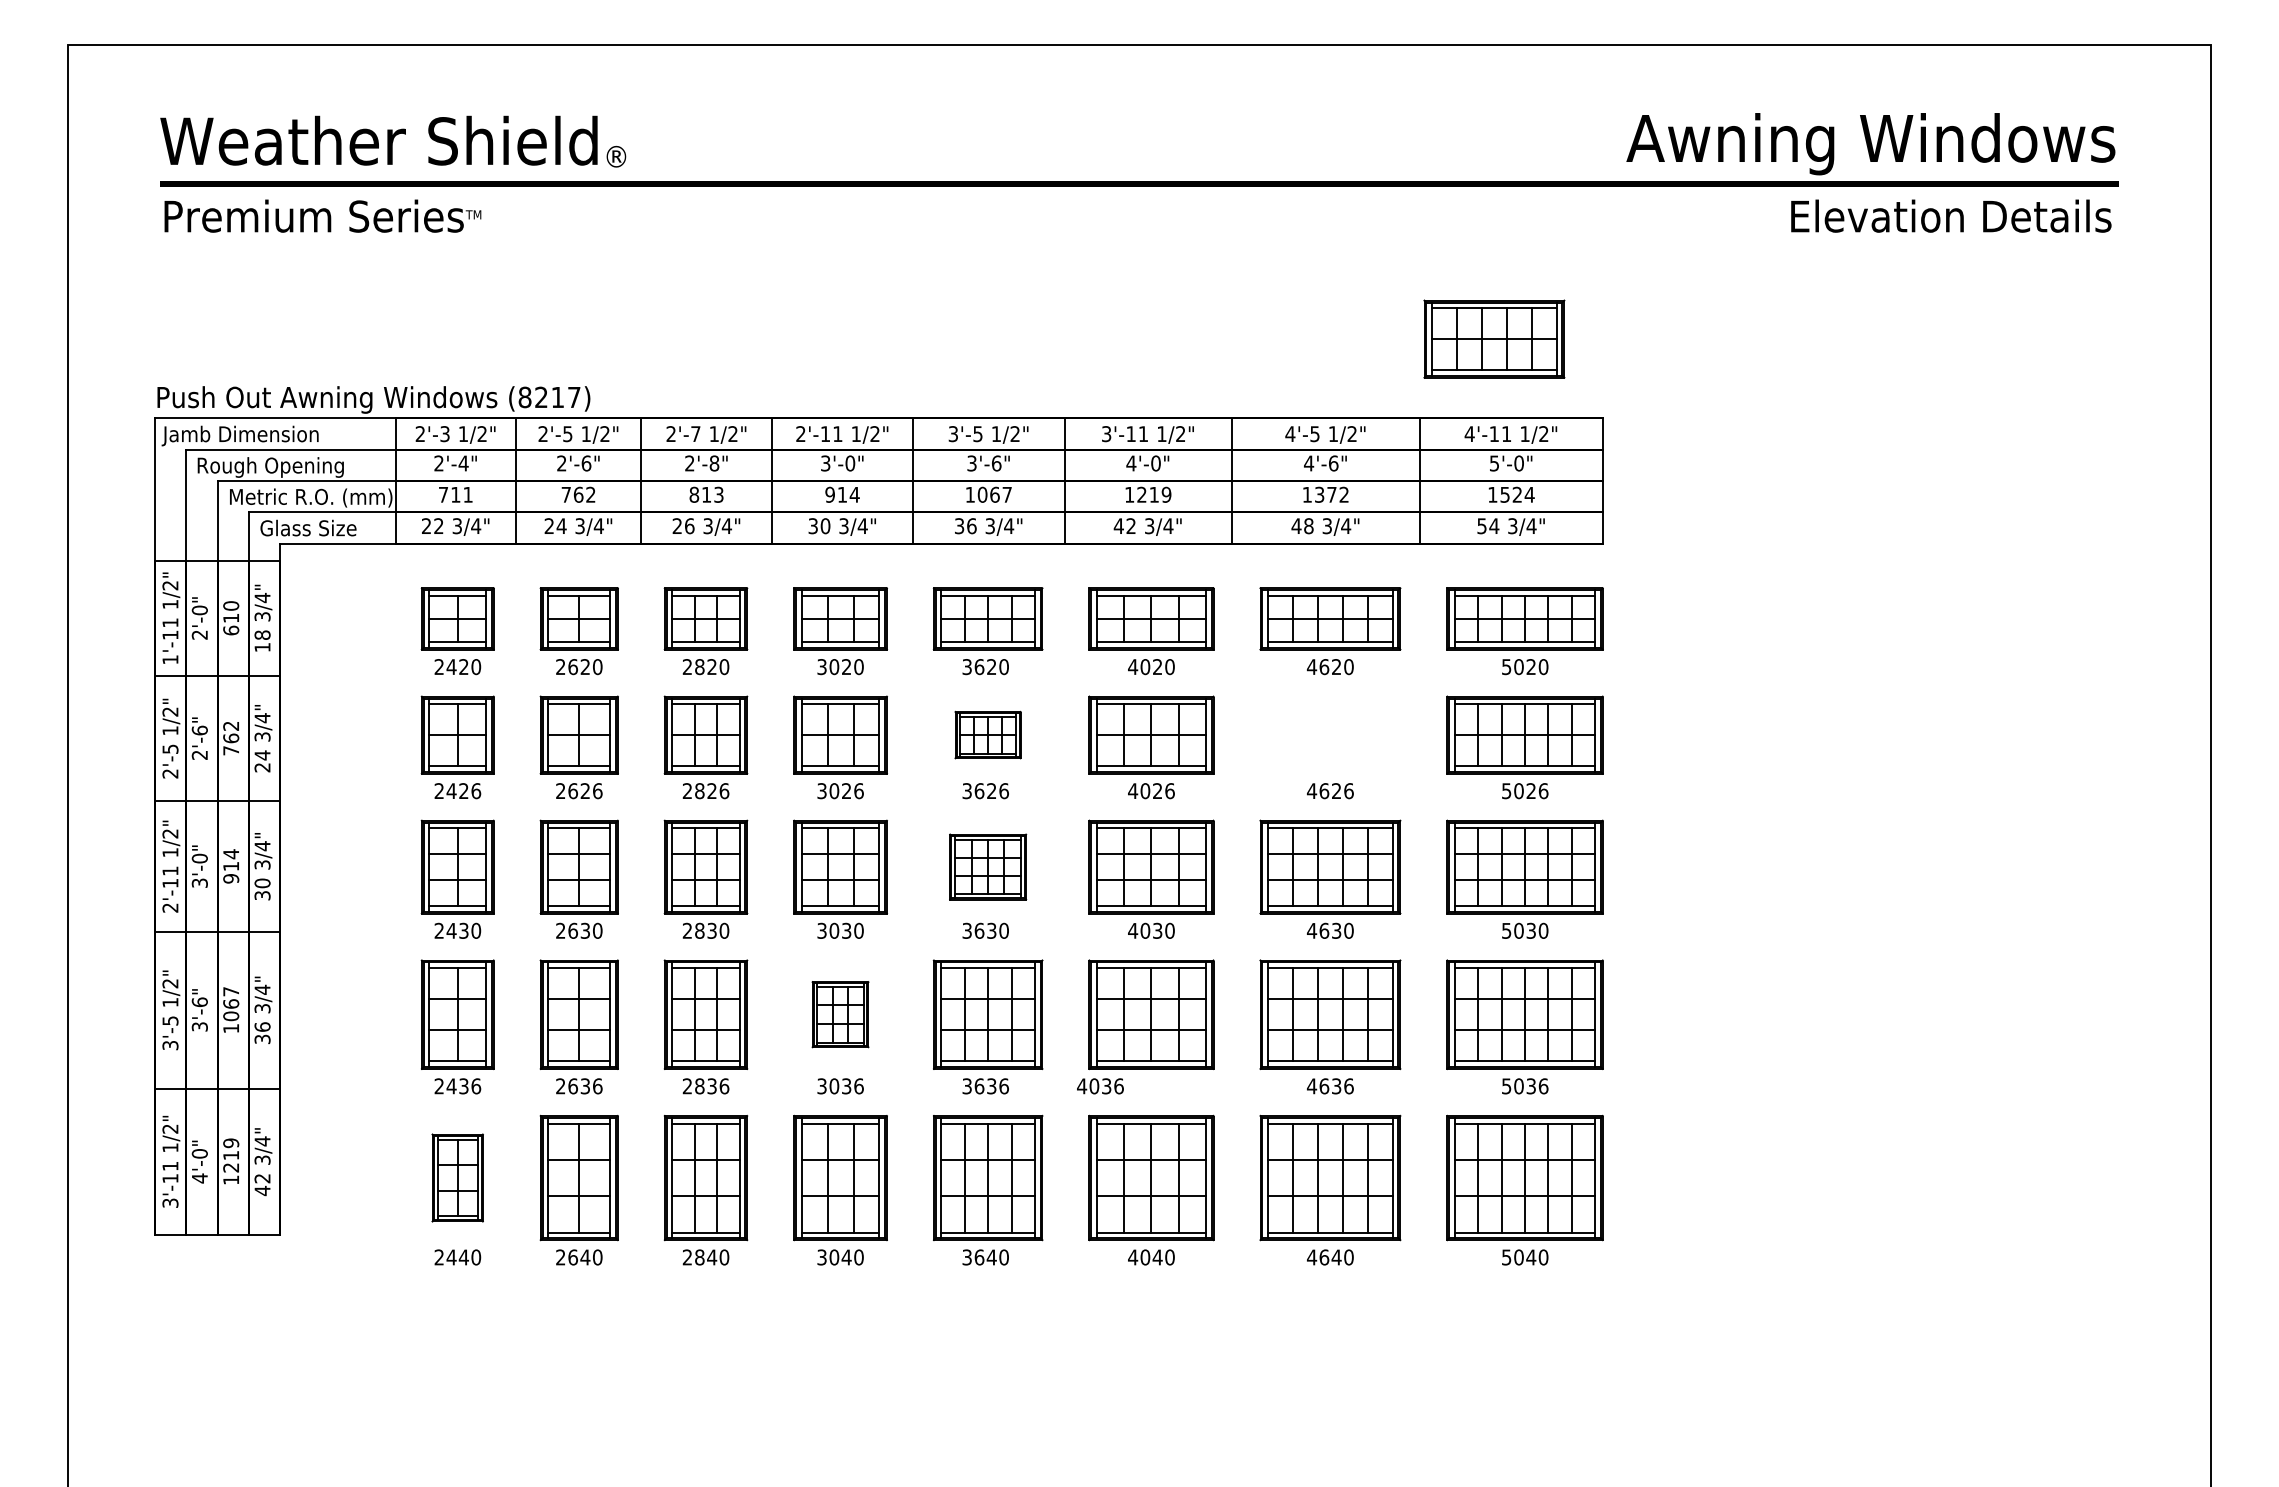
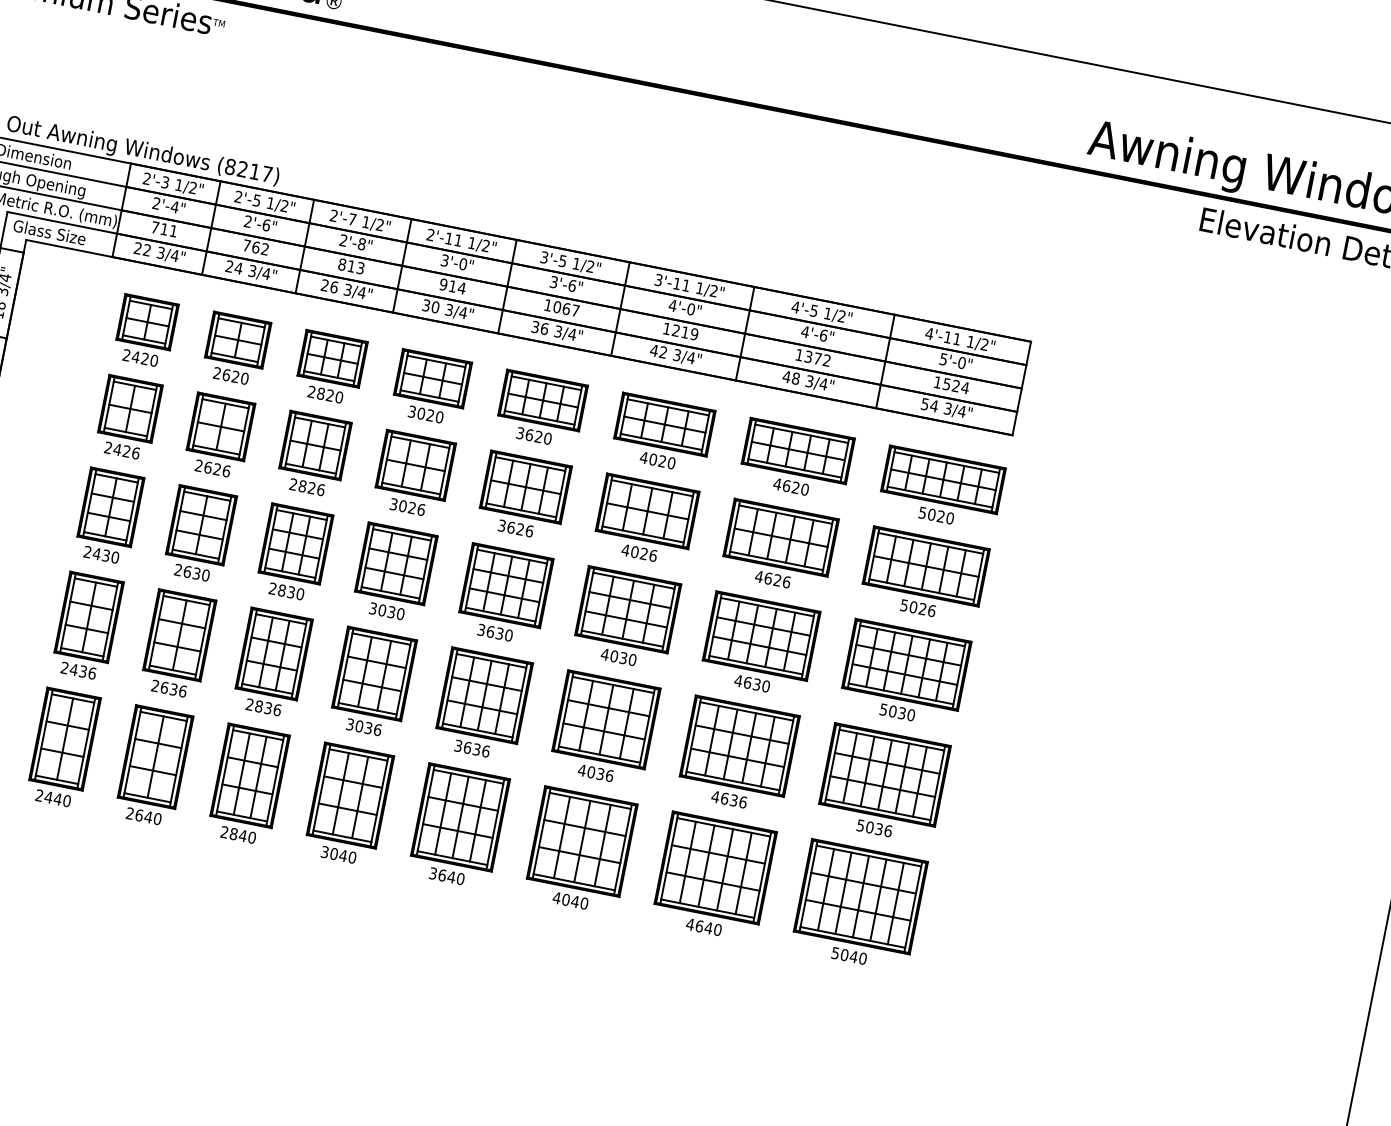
part: (1494, 338) -> (781, 537), moved
part: (987, 734) -> (525, 486), size x1.67
part: (987, 866) -> (506, 585), size x1.43
part: (840, 1014) -> (374, 673), size x1.67
text: (1100, 1086) -> (595, 773), moved
part: (457, 1177) -> (64, 738), size x1.43

